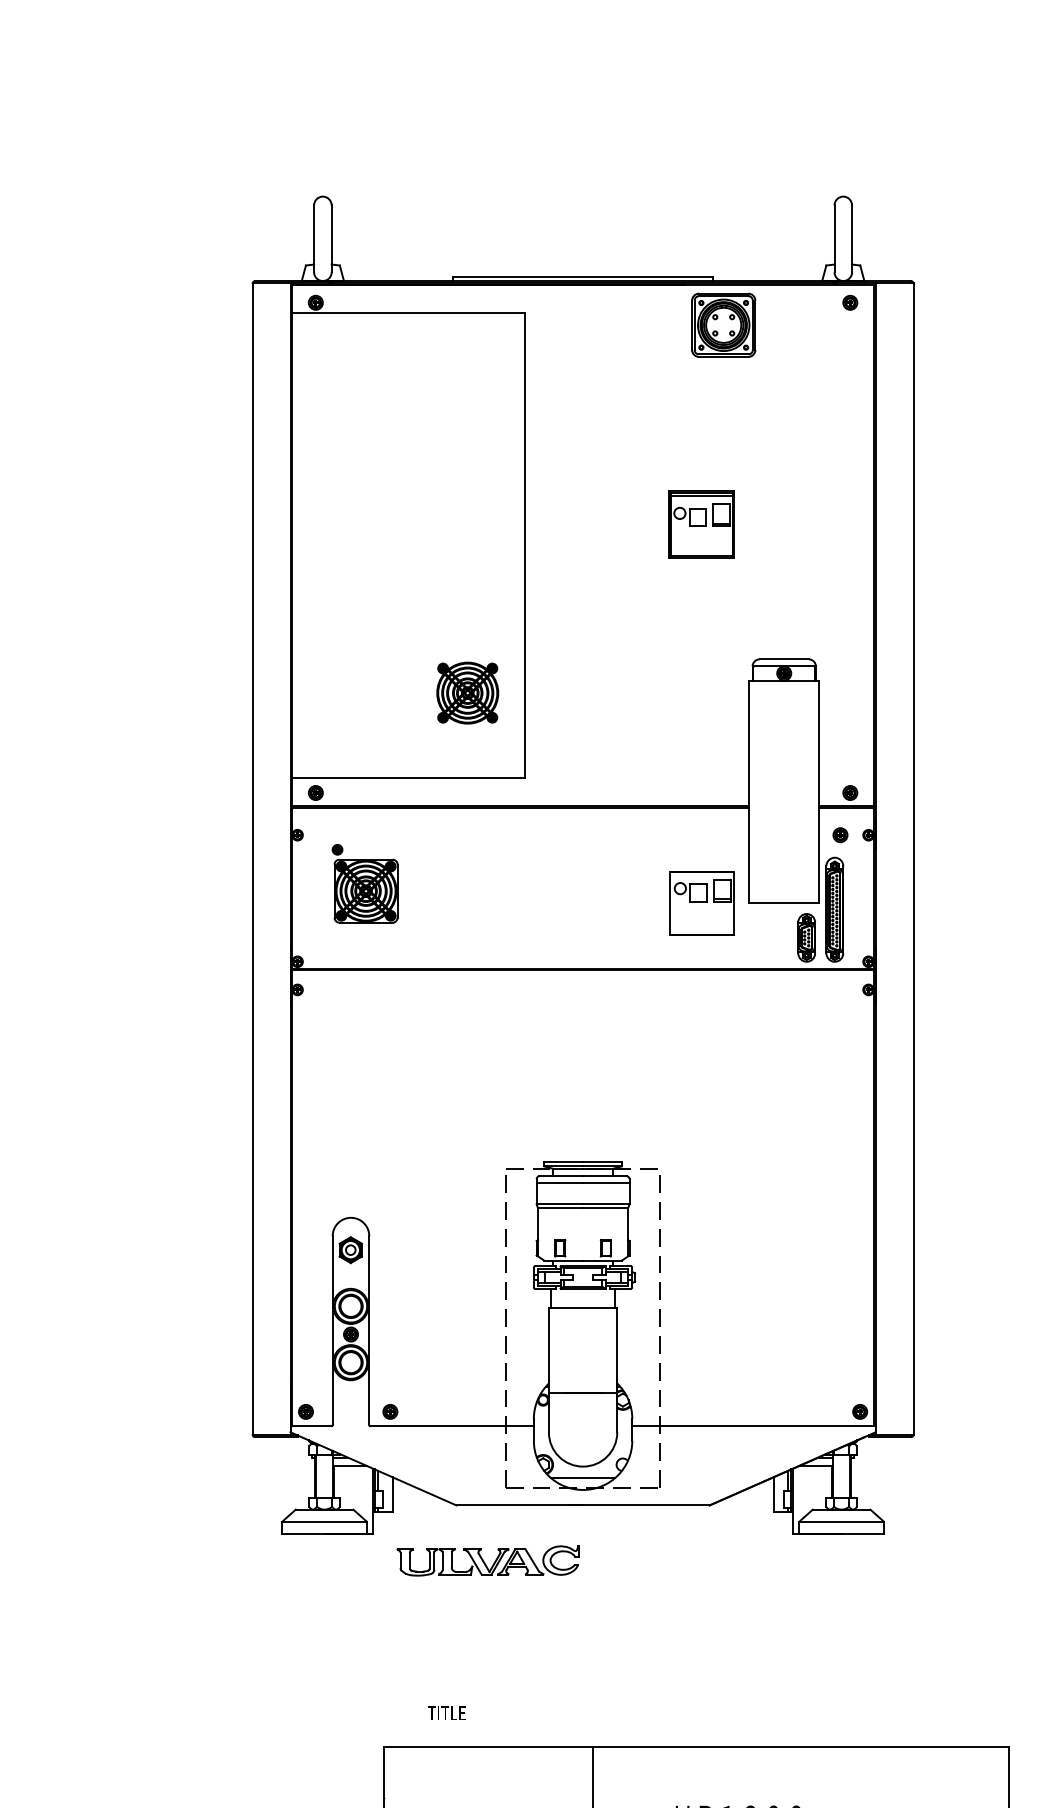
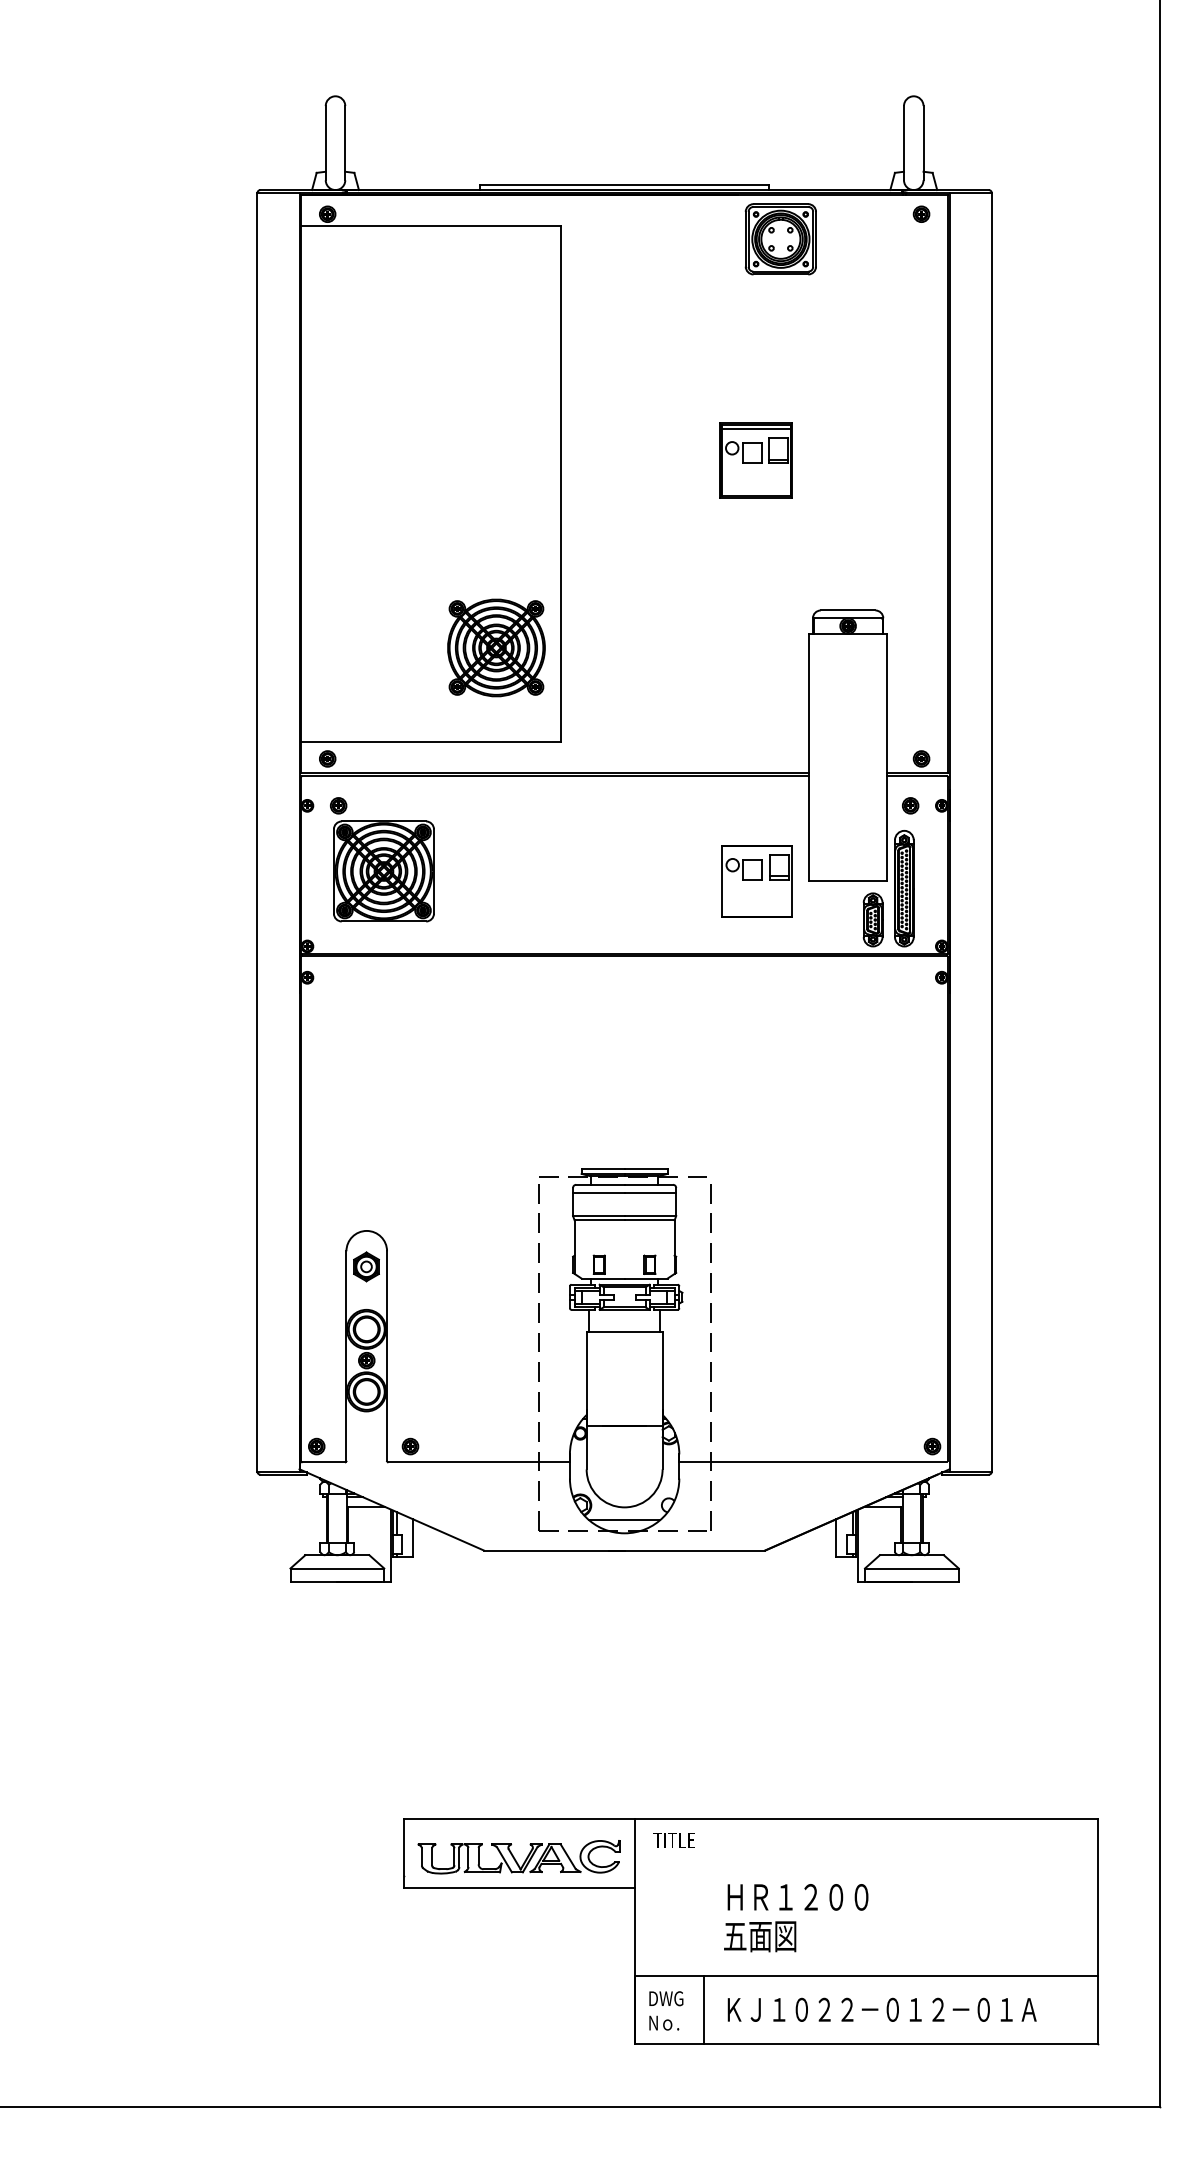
part: (467, 692) -> (496, 647), size x1.43
part: (365, 883) -> (382, 859), size x1.43
part: (487, 1561) -> (518, 1857), moved
text: (446, 1713) -> (673, 1840), moved

